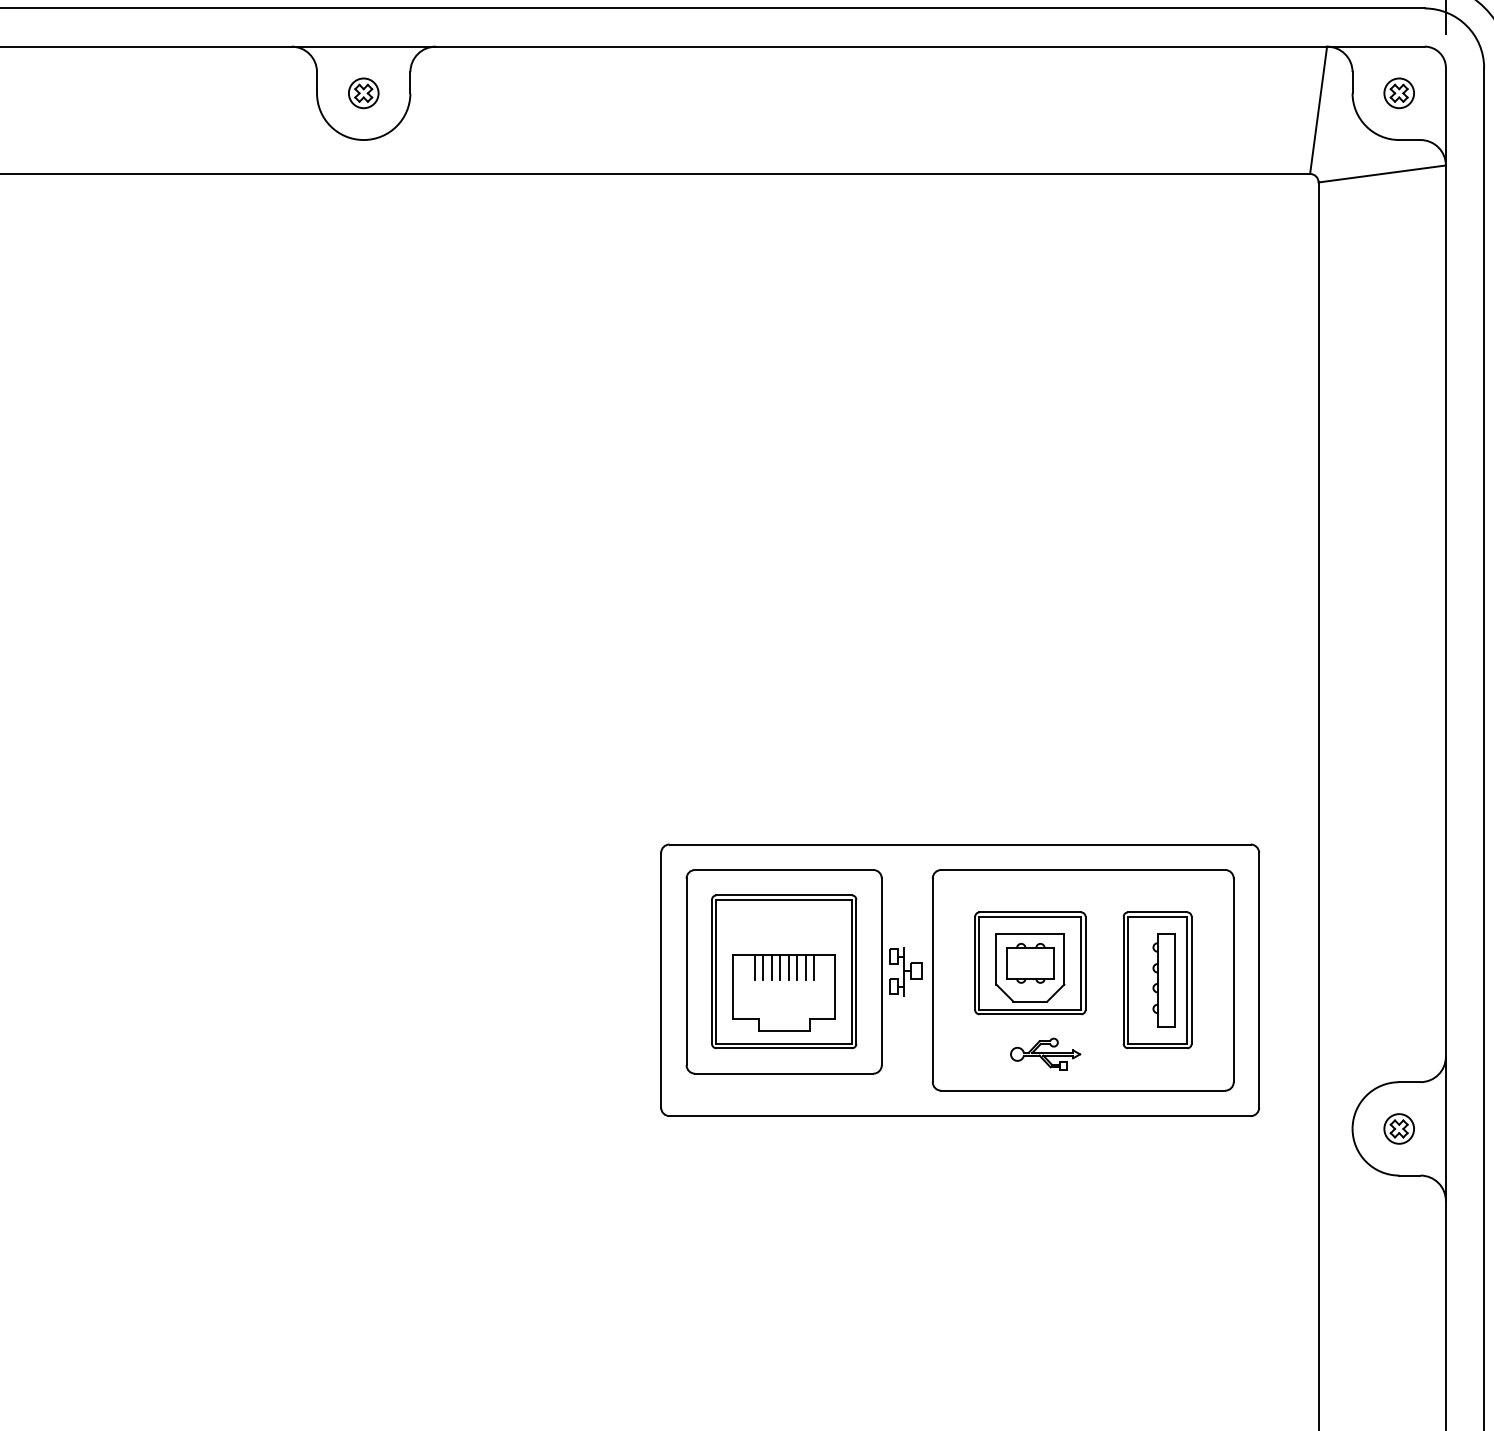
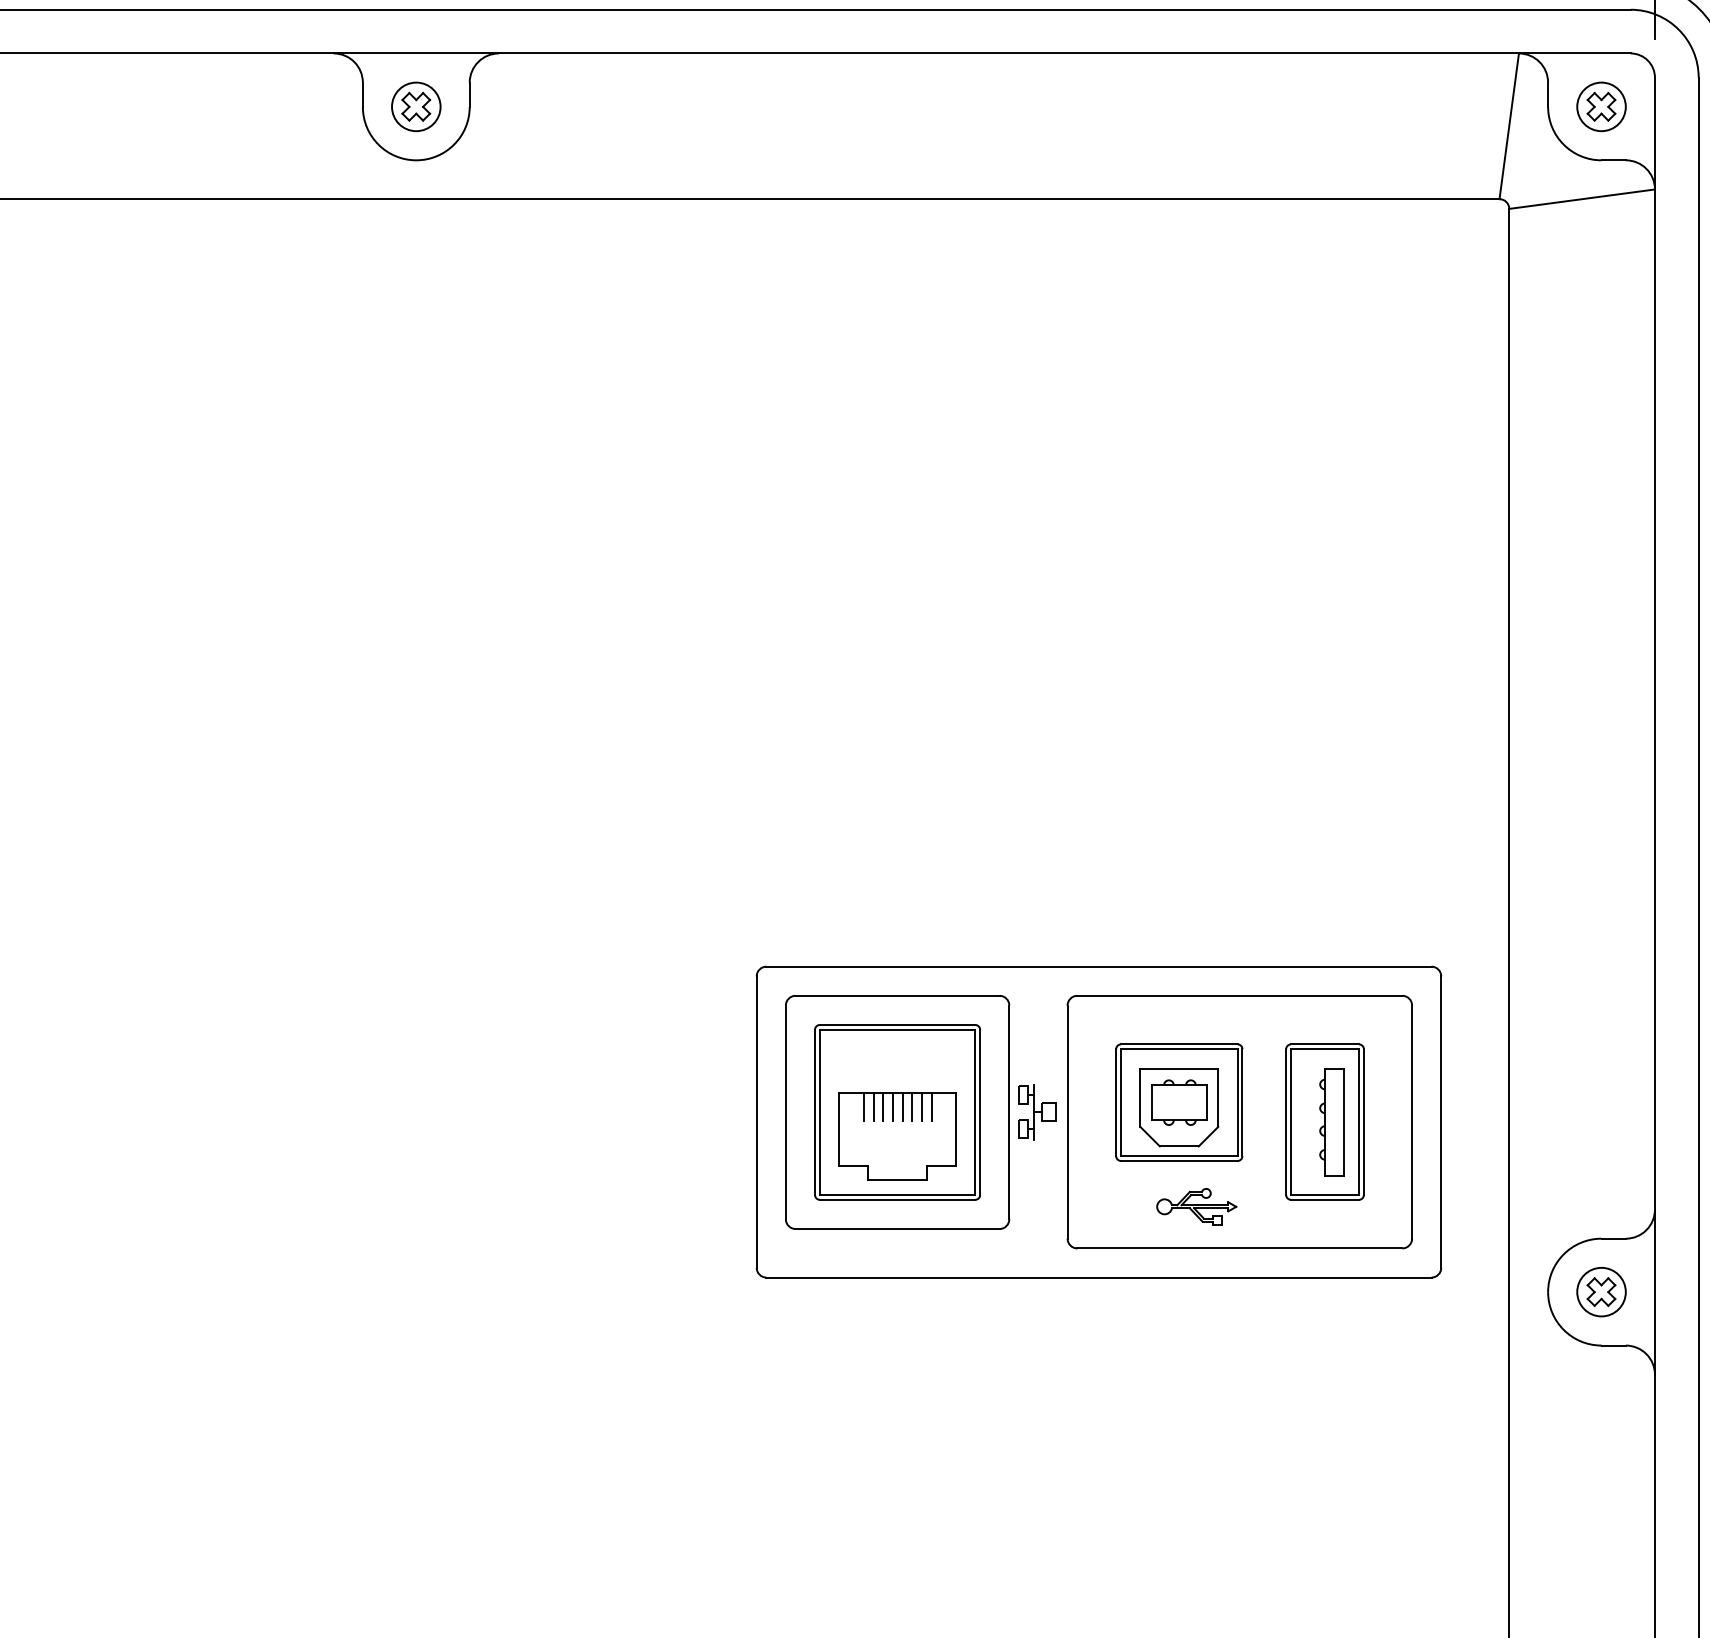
part: (363, 92) -> (416, 106), size x1.43
part: (1399, 92) -> (1601, 106), size x1.43
part: (1399, 1129) -> (1601, 1292), size x1.43

